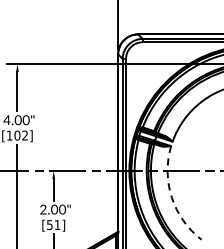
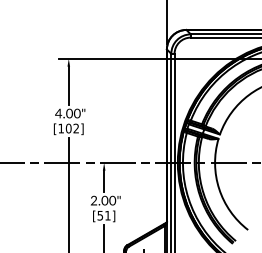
arc: (172, 198) -> (219, 189), dashed -> solid

